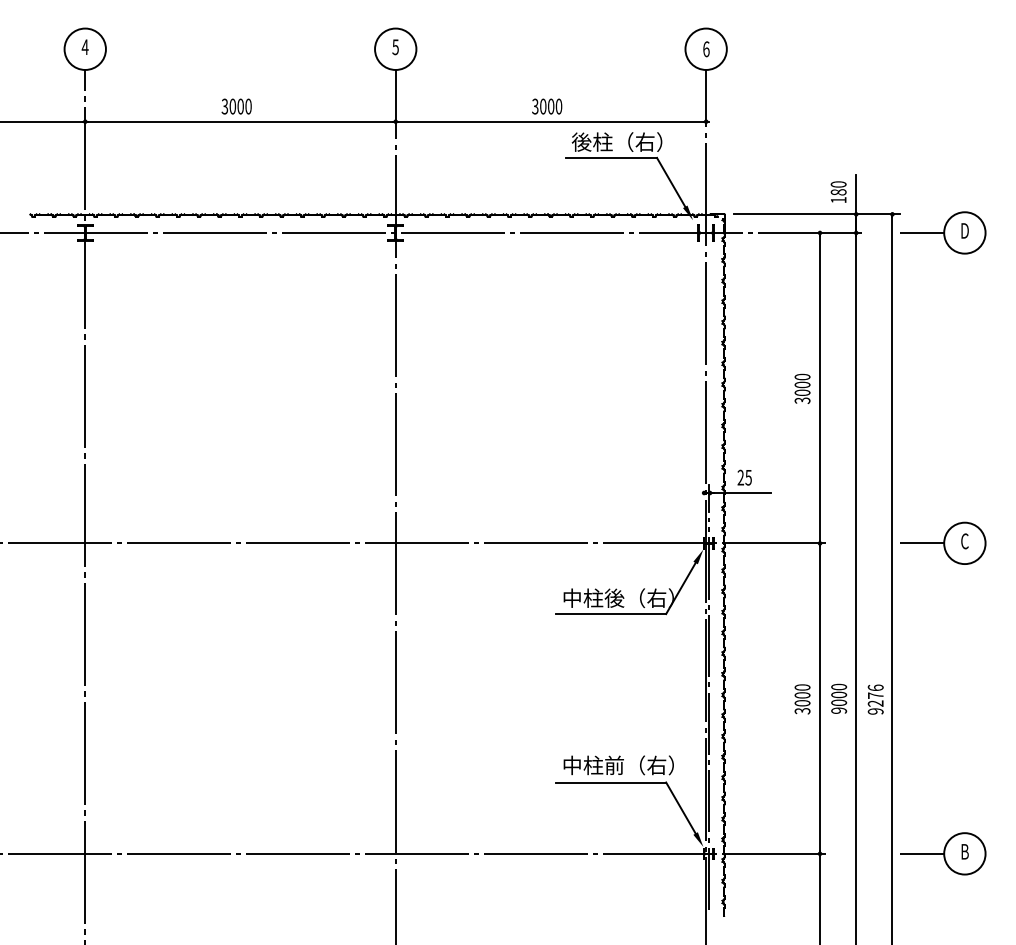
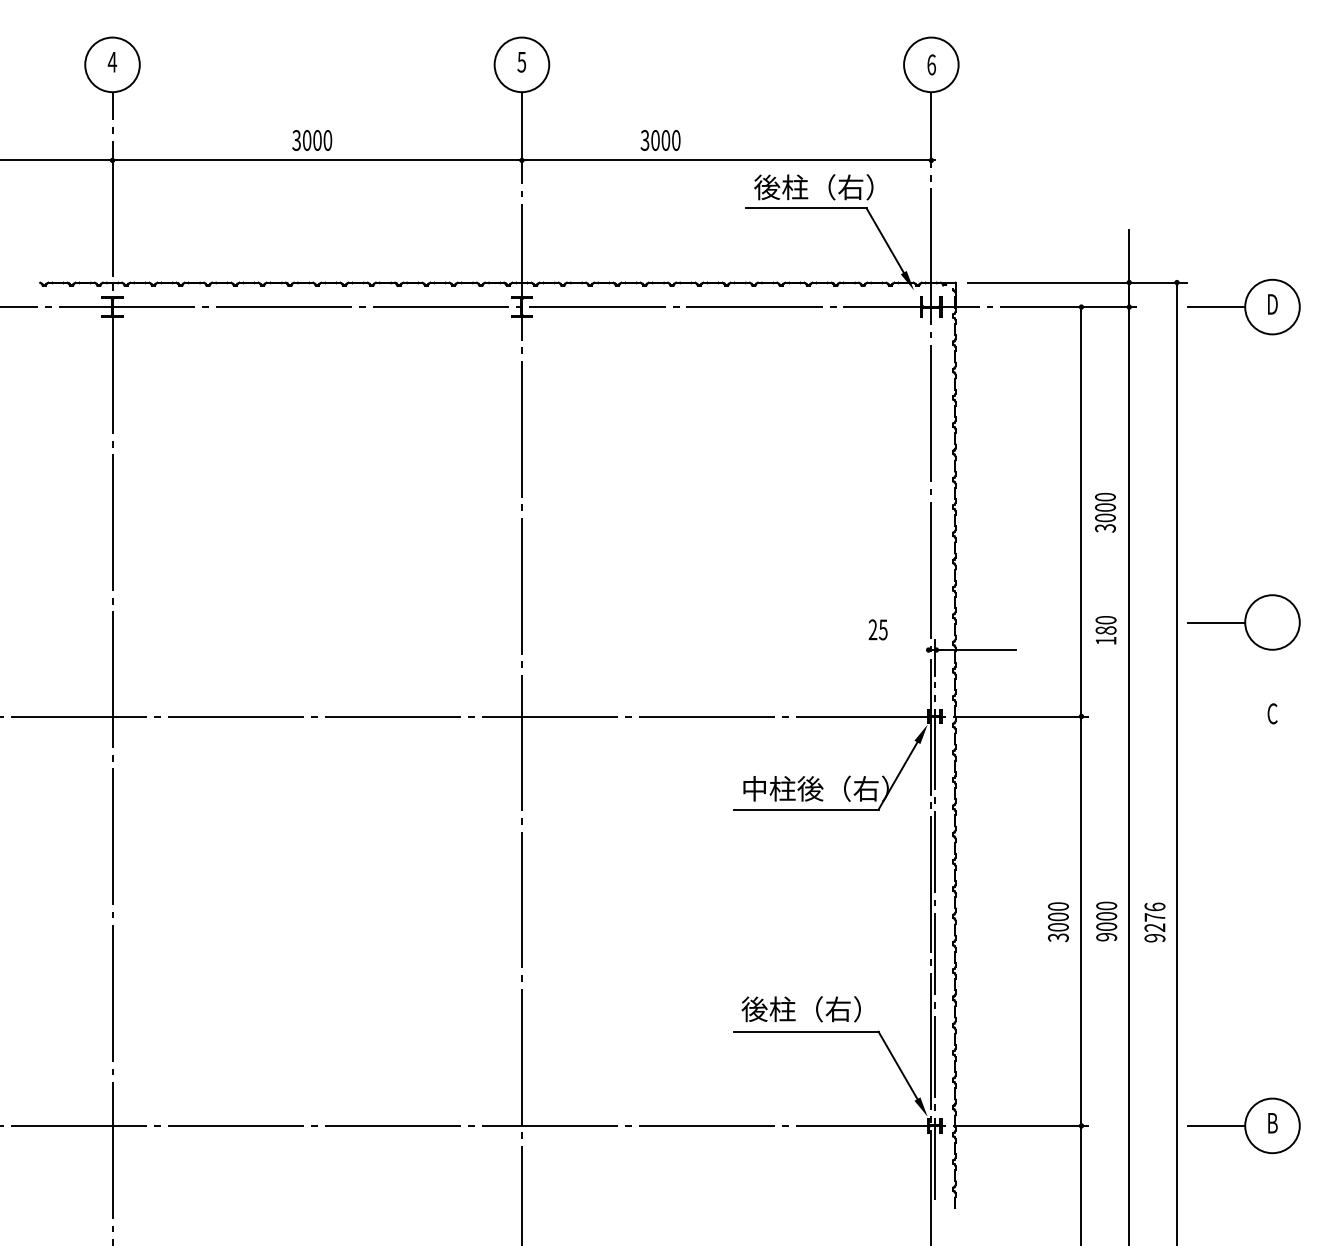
text: (547, 106) -> (660, 140), moved
text: (838, 192) -> (1105, 630), moved
text: (802, 388) -> (1105, 512), moved
text: (744, 477) -> (877, 629), moved
part: (942, 543) -> (1243, 622), moved
text: (617, 765) -> (814, 1009), 中柱前（右） -> 後柱（右）

